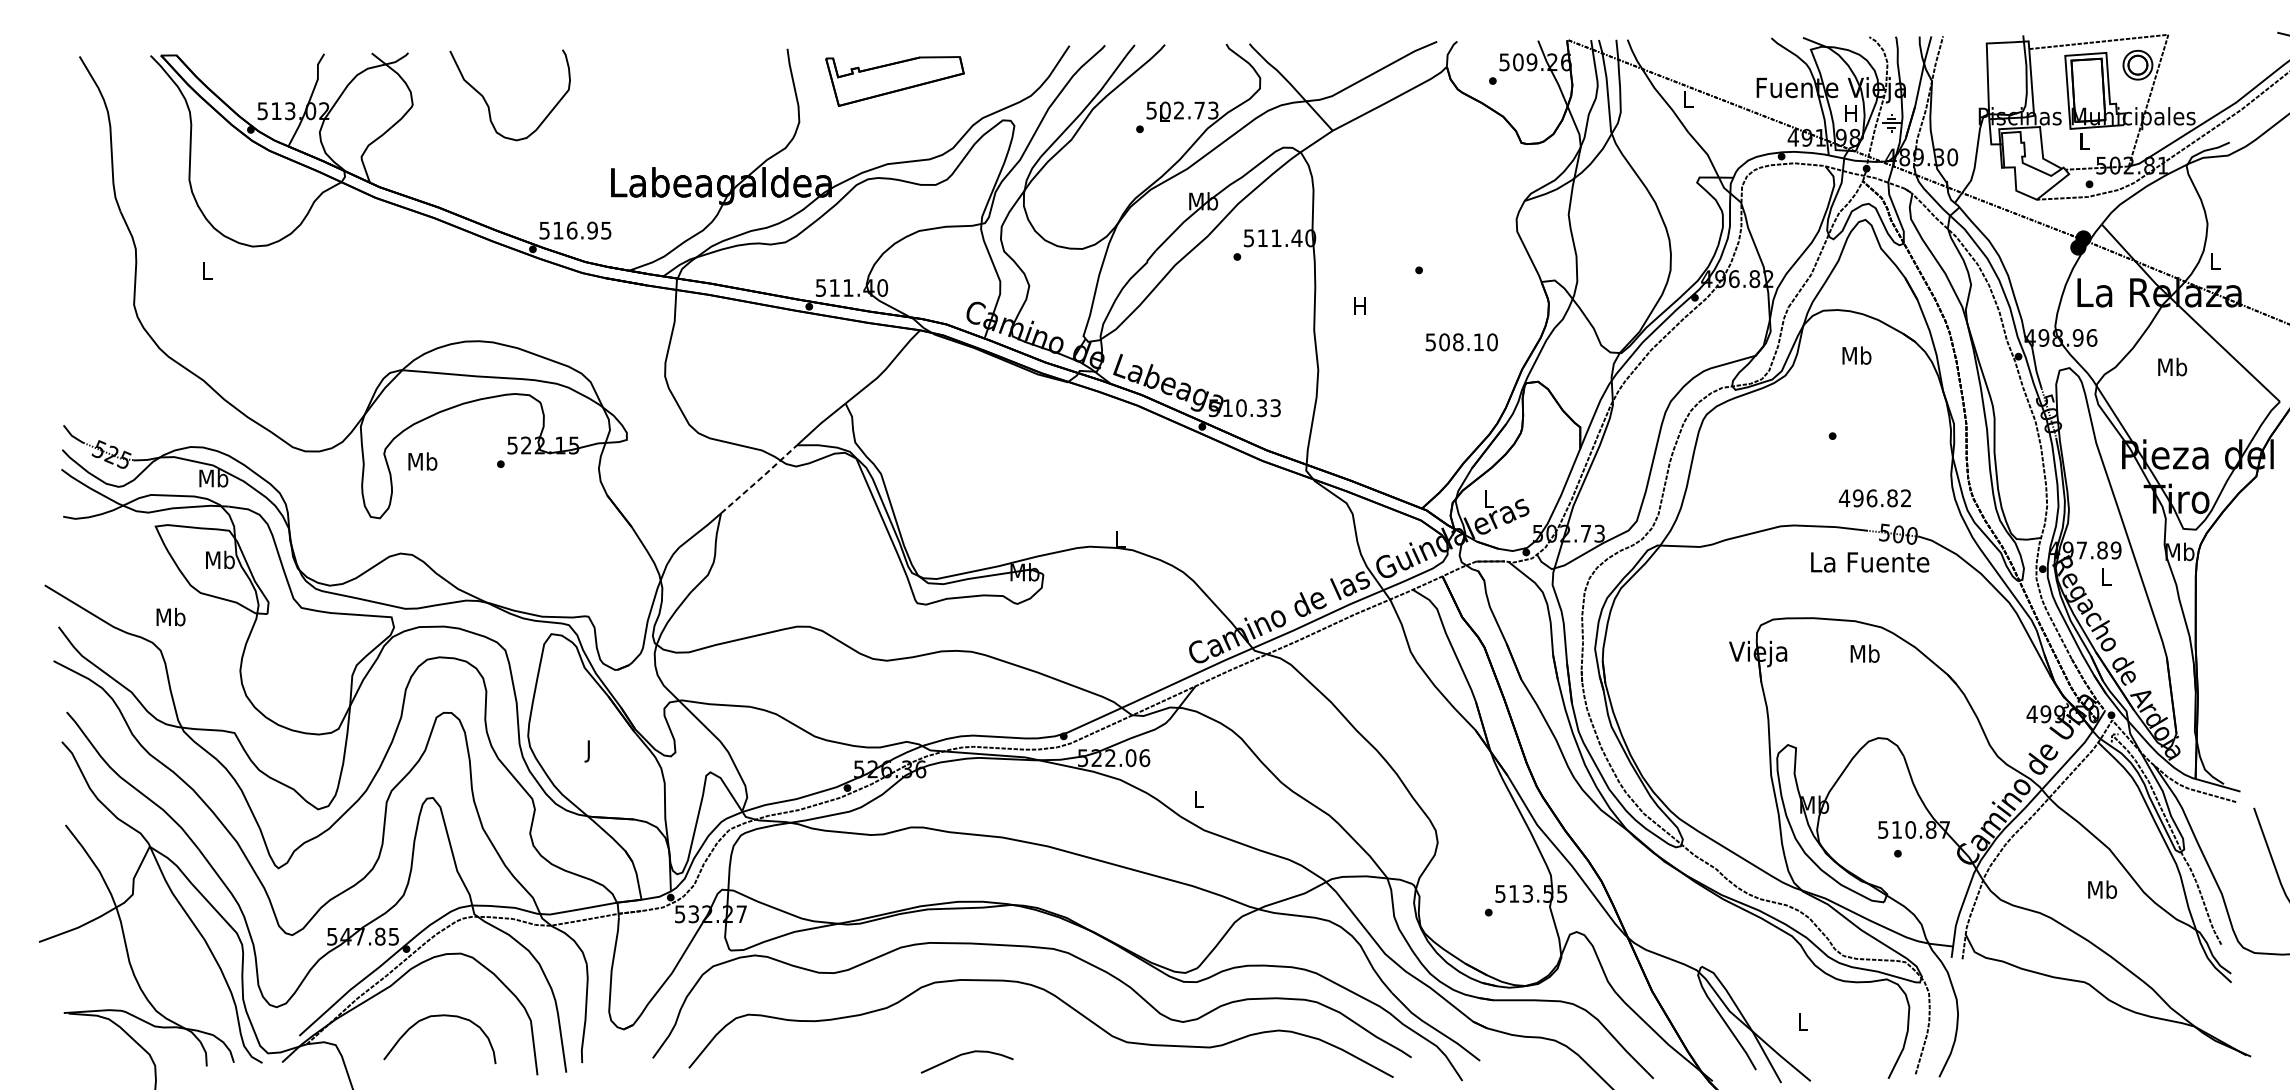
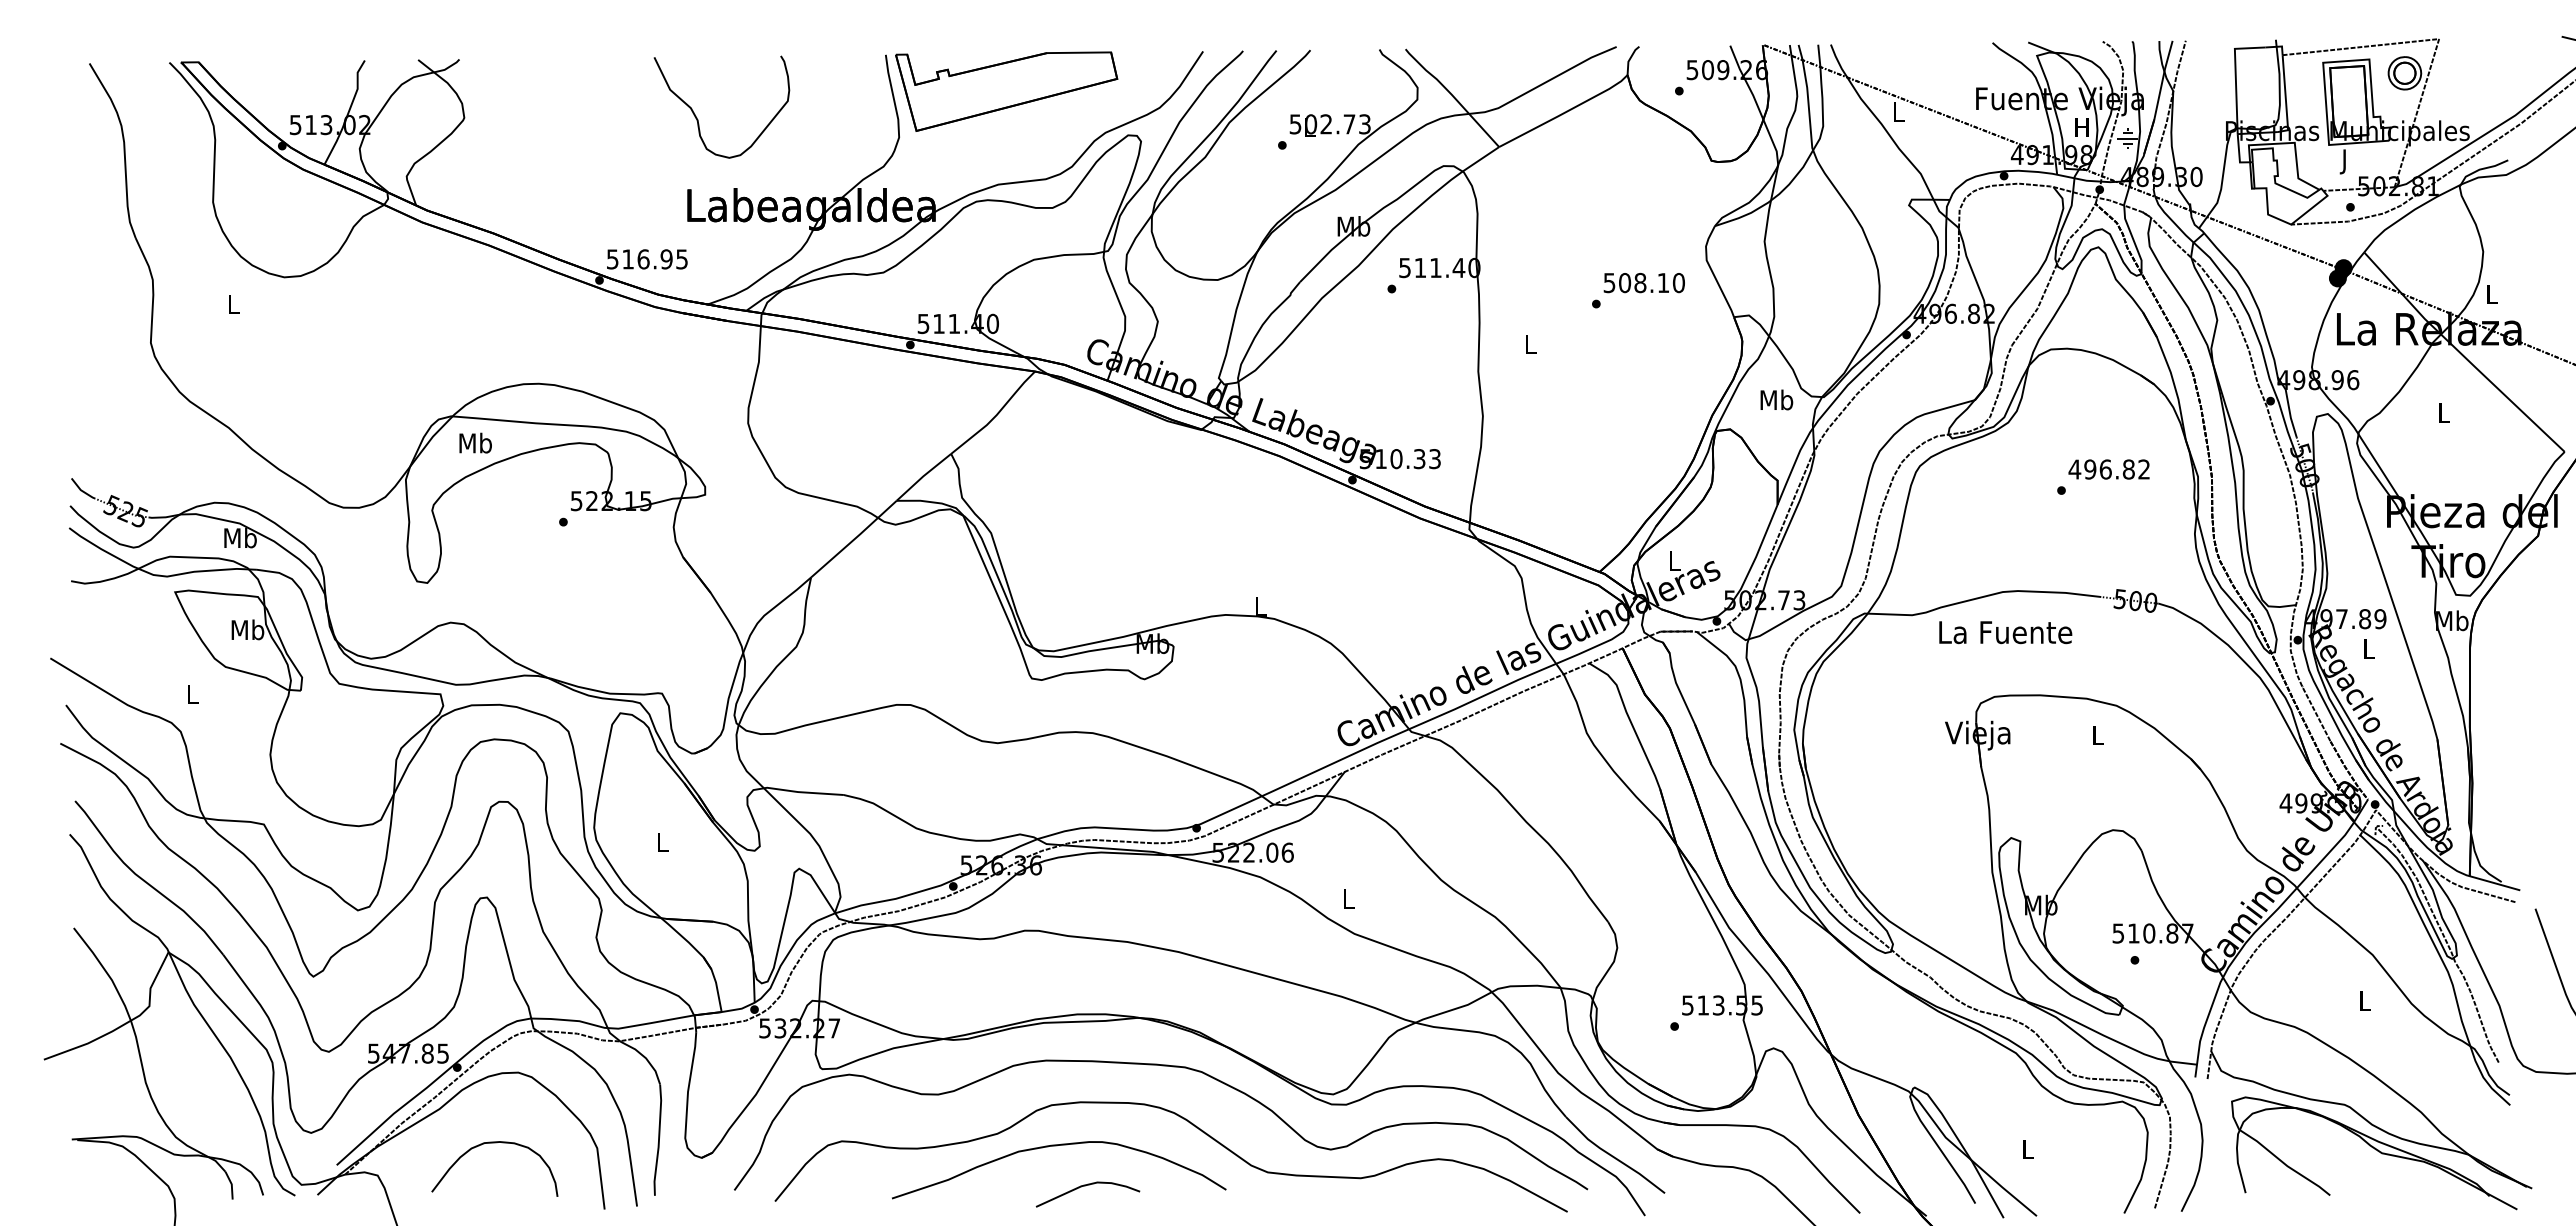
part: (894, 81) -> (1006, 91), size x1.43
curve: (488, 104) -> (697, 117), moved
text: (2084, 143) -> (2344, 161), L -> J
text: (1359, 306) -> (1529, 344), H -> L
text: (1461, 342) -> (1643, 283), moved
text: (1856, 355) -> (1776, 399), moved
text: (2172, 366) -> (2443, 412), Mb -> L
text: (422, 460) -> (475, 442), moved
line: (759, 479) -> (854, 539), dashed -> solid
text: (1874, 498) -> (2108, 469), moved
text: (1869, 562) -> (2005, 632), moved
text: (171, 616) -> (192, 693), Mb -> L
text: (1864, 653) -> (2097, 734), Mb -> L
text: (588, 750) -> (662, 844), J -> L
text: (2102, 889) -> (2365, 1000), Mb -> L
curve: (940, 1019) -> (1057, 1146), added
part: (2110, 1025) -> (2374, 1153), added

